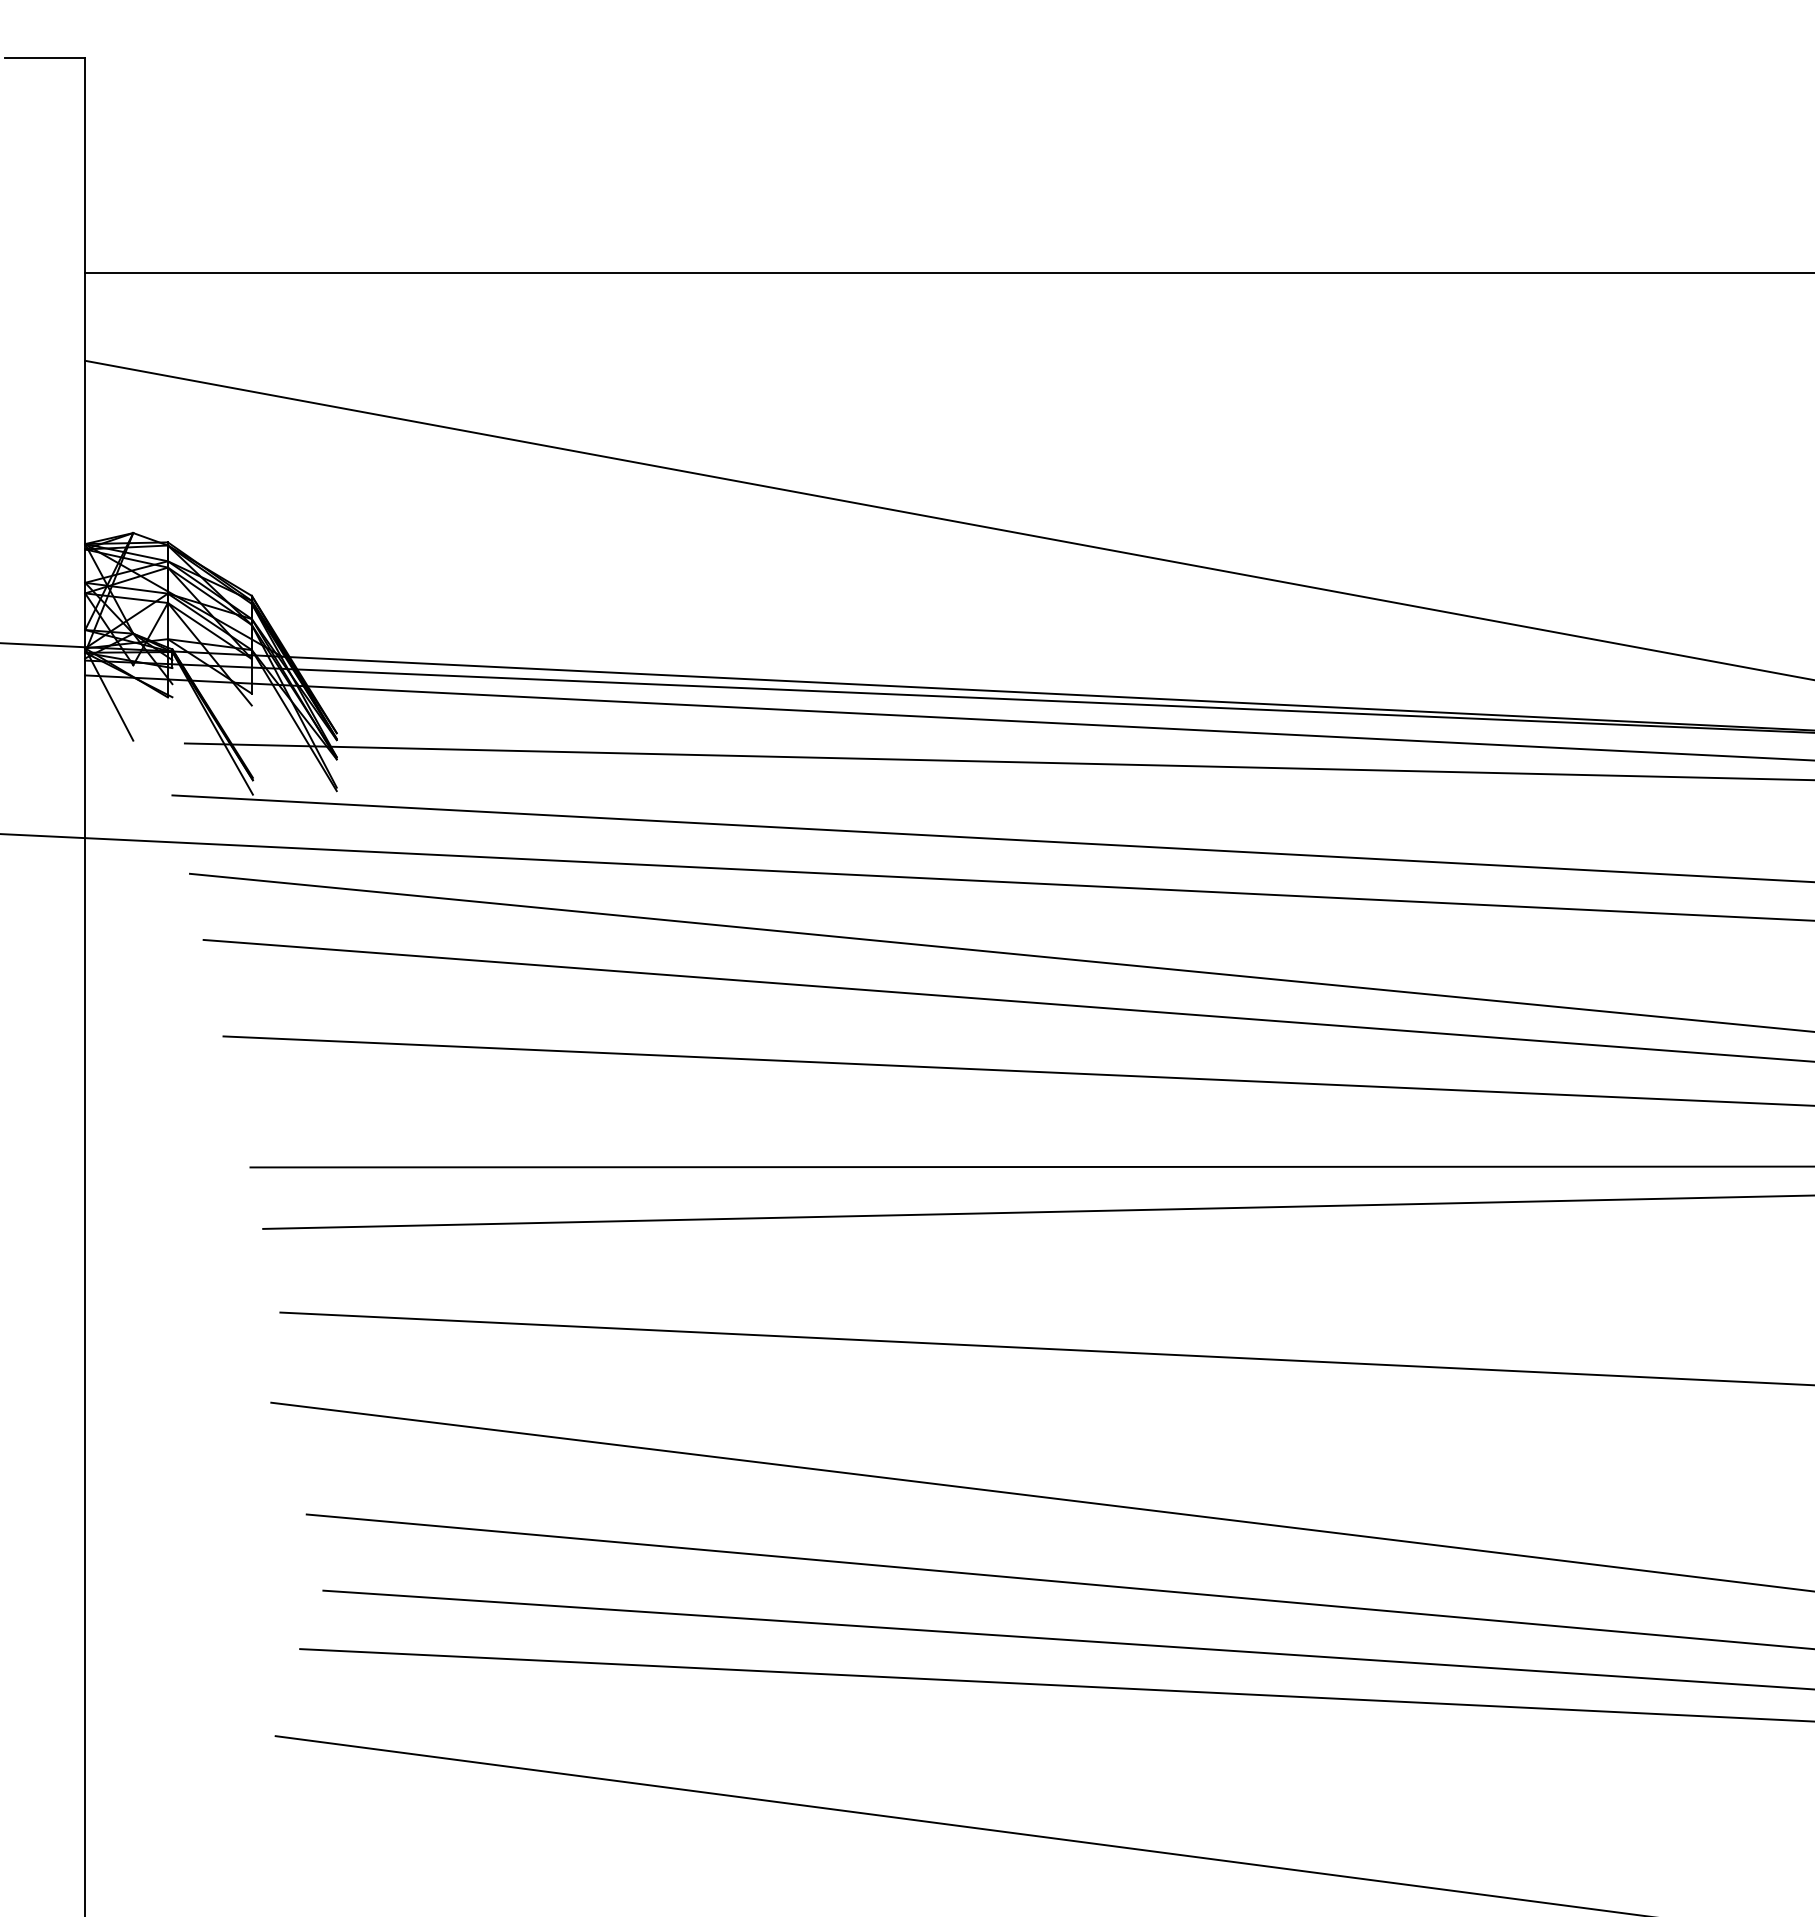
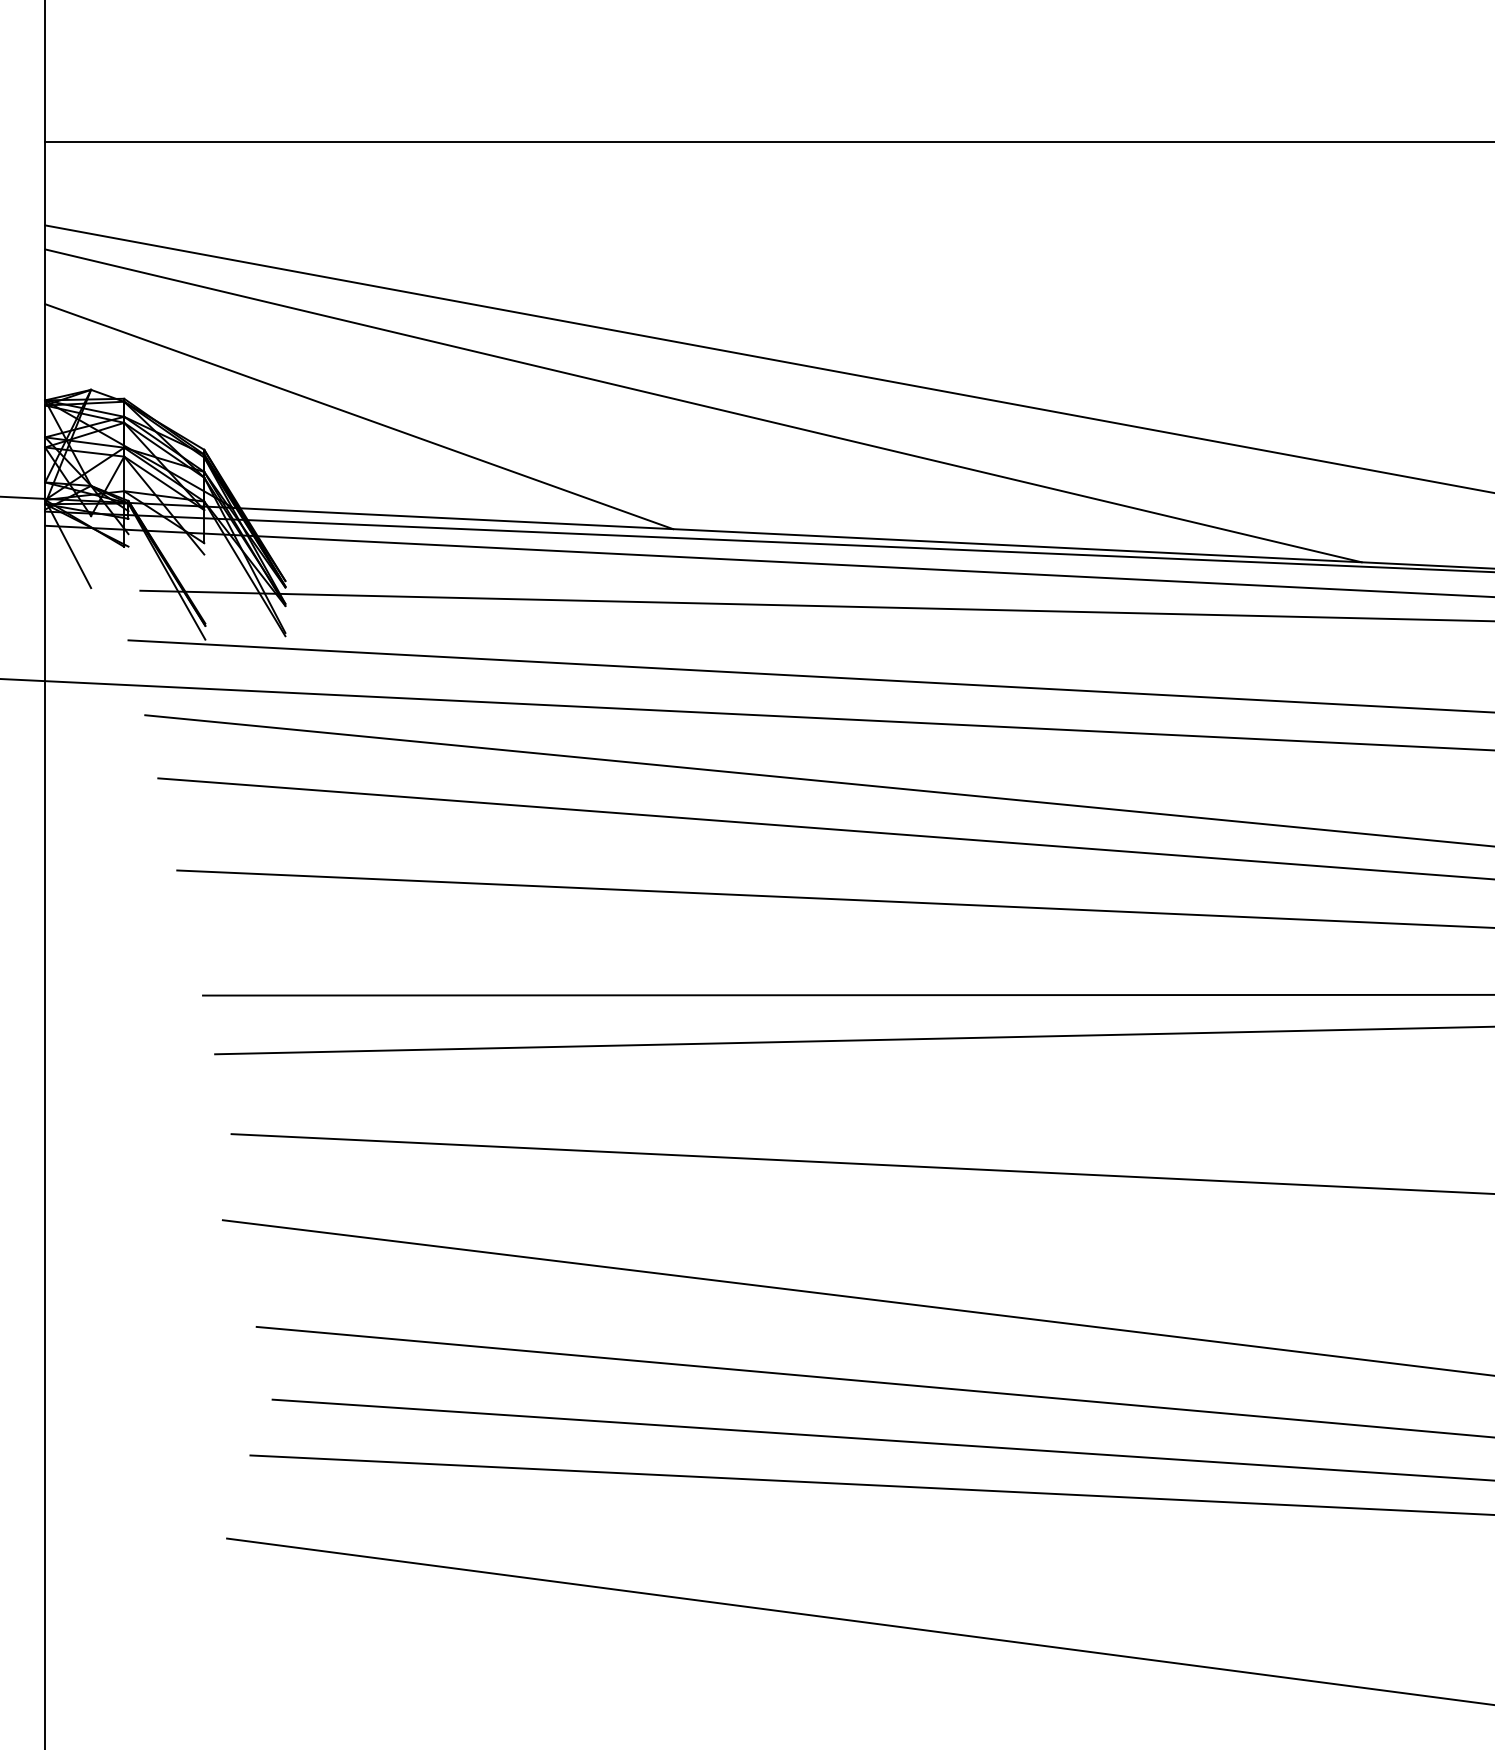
line: (774, 549) -> (703, 405), added
line: (413, 560) -> (358, 416), added

